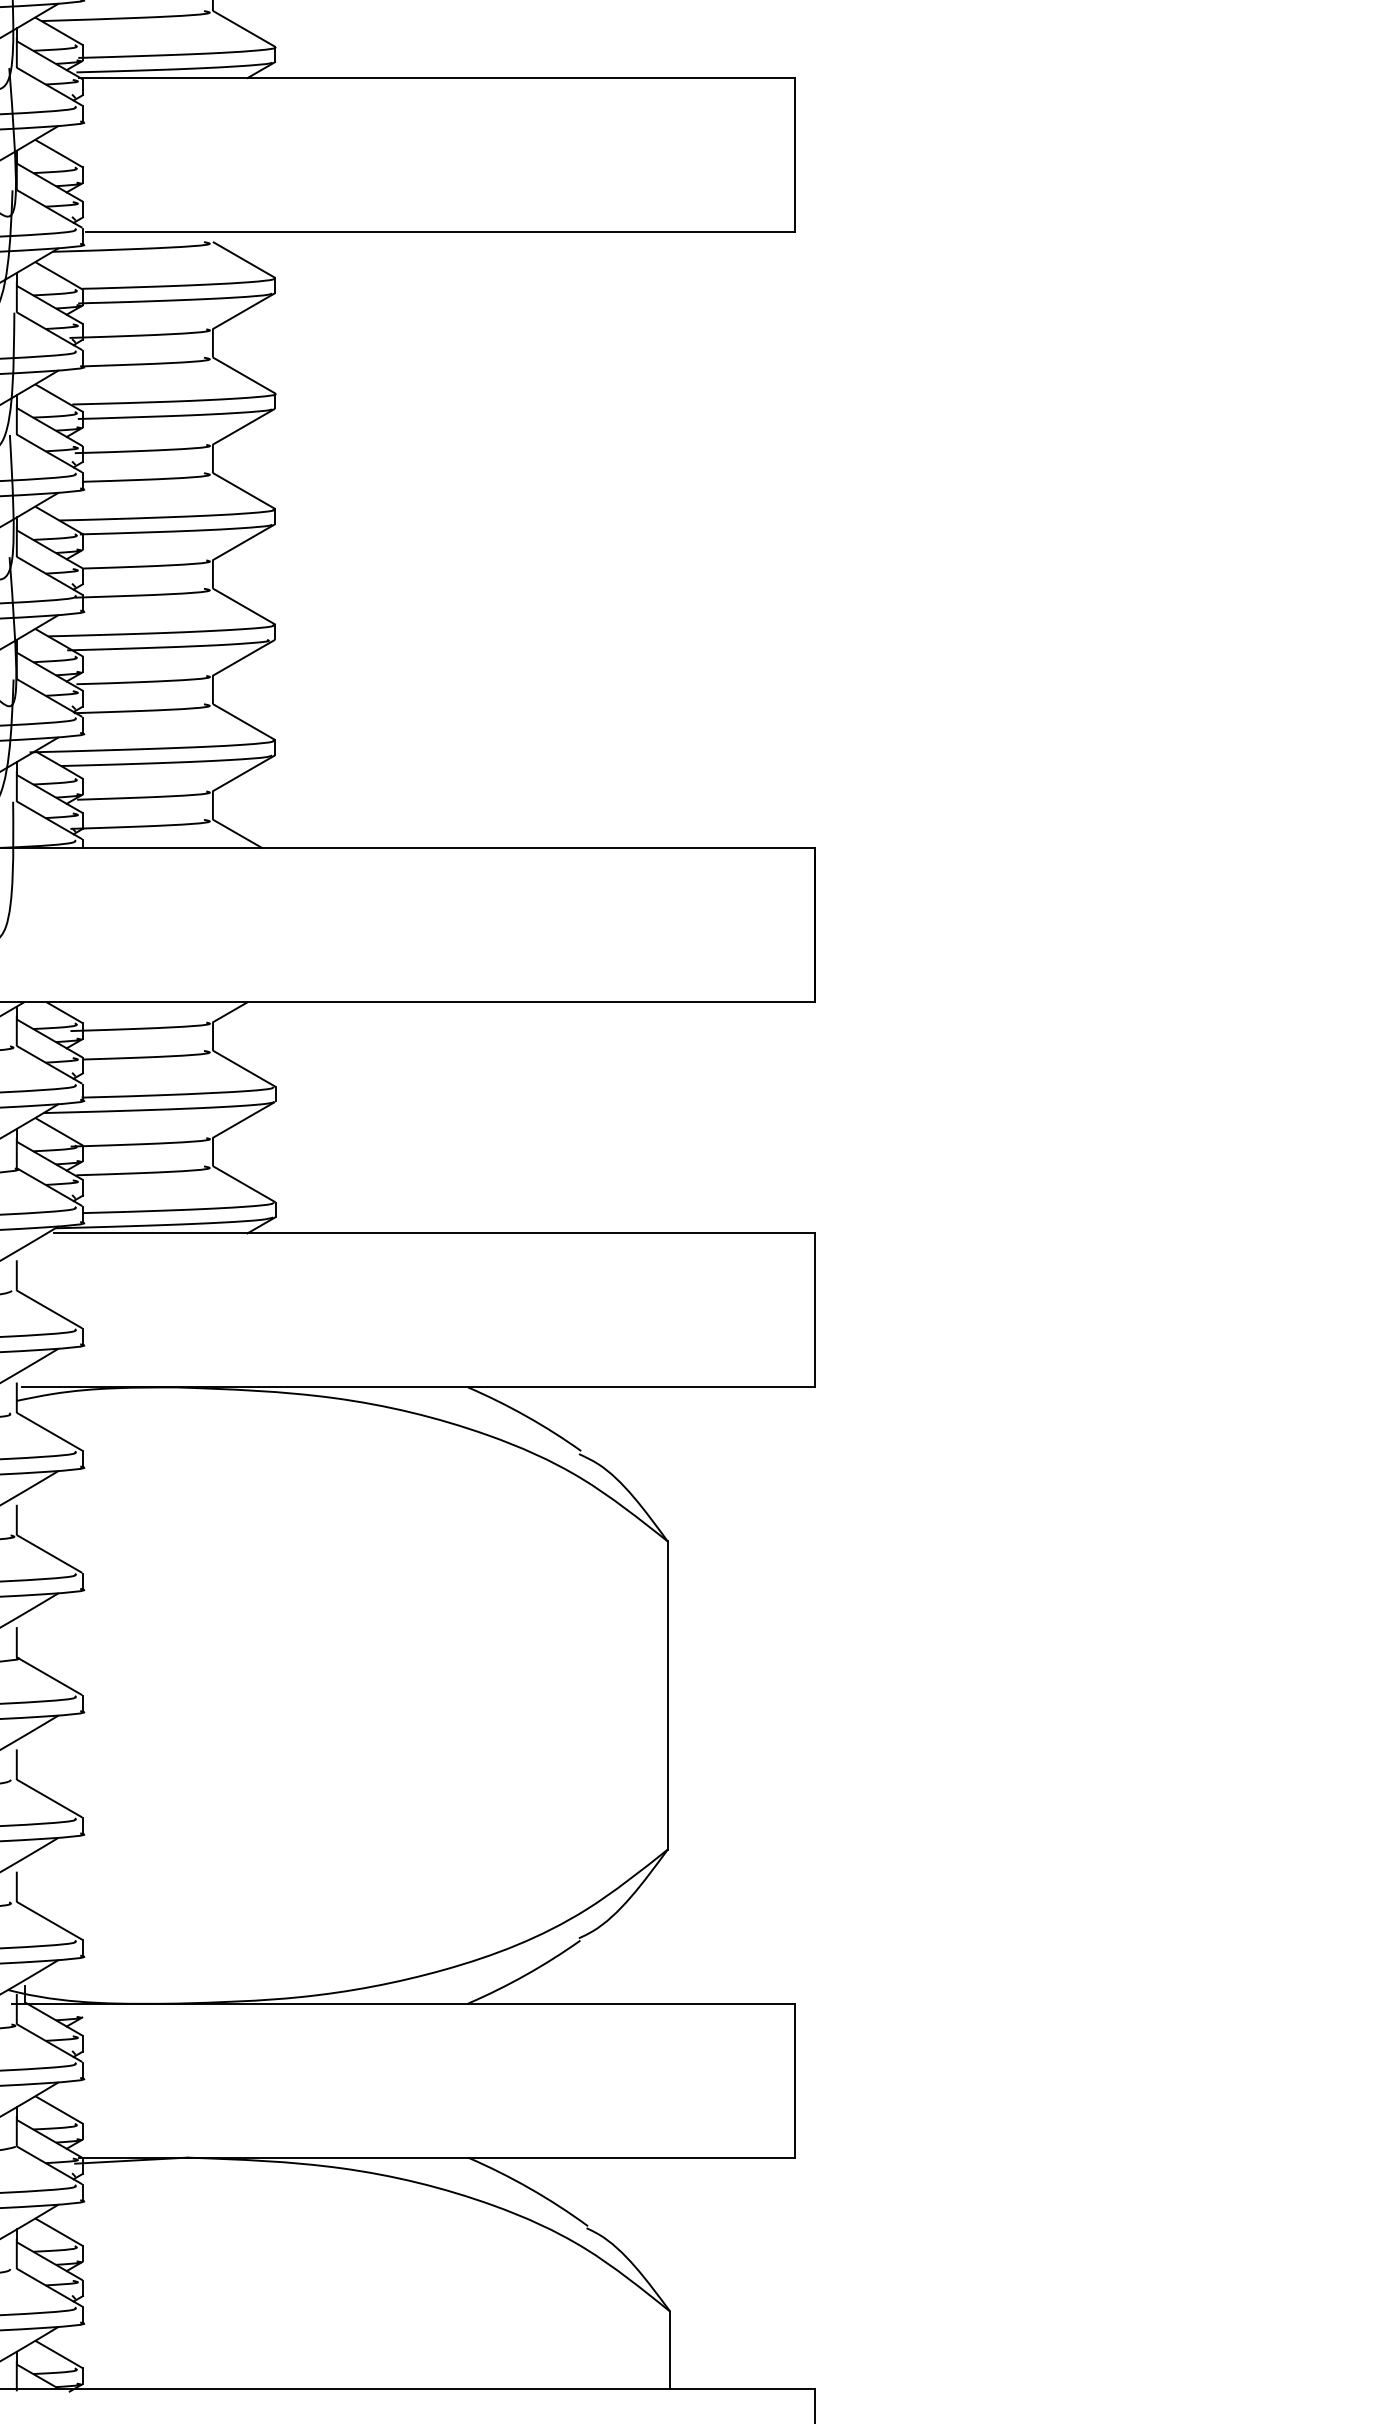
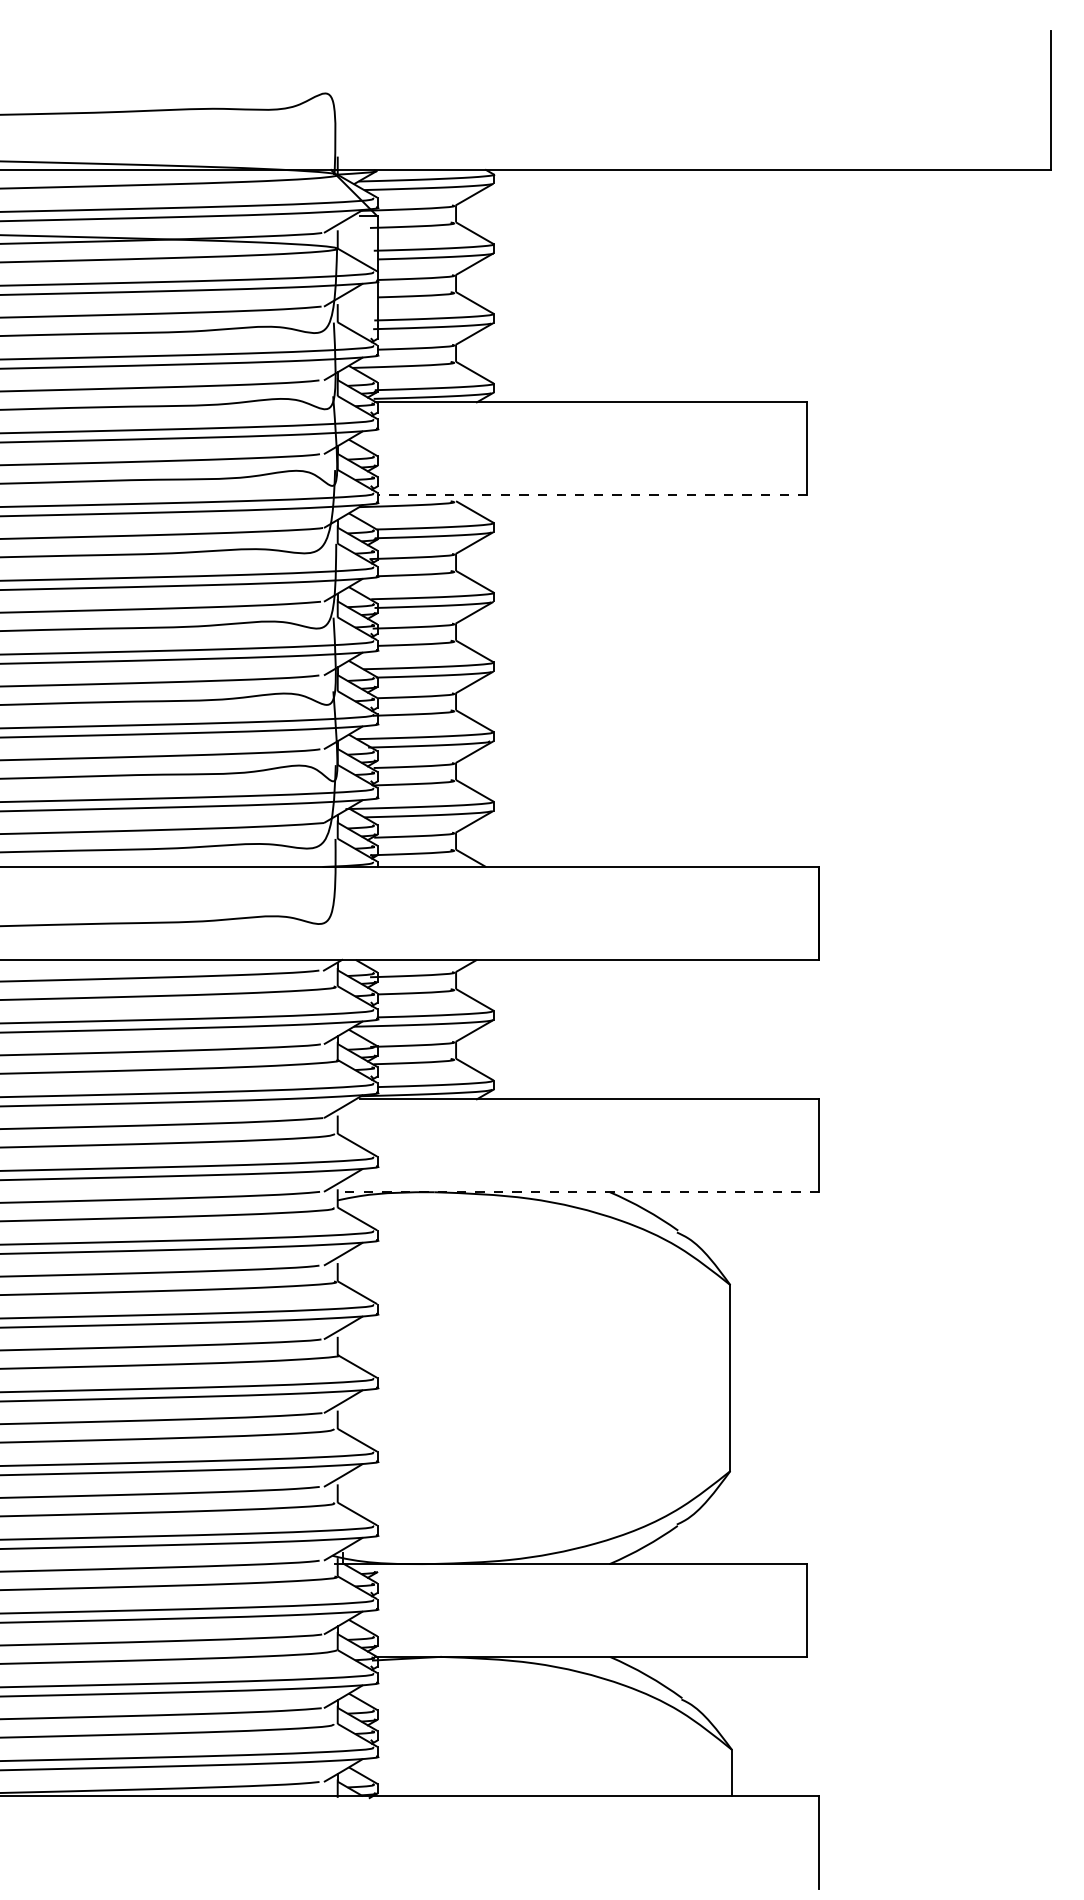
line: (439, 232) -> (592, 495), solid -> dashed
line: (417, 1387) -> (579, 1192), solid -> dashed

